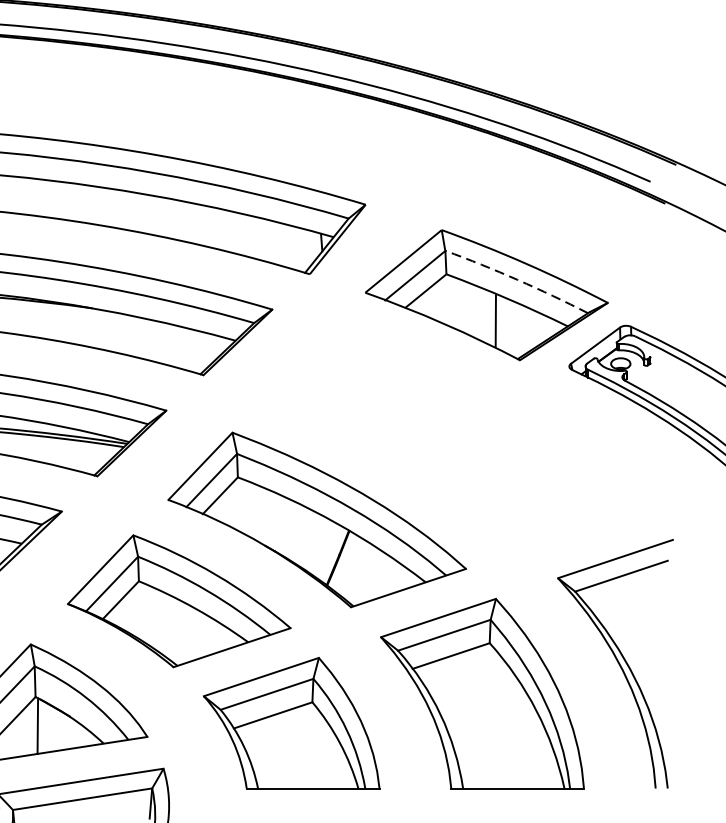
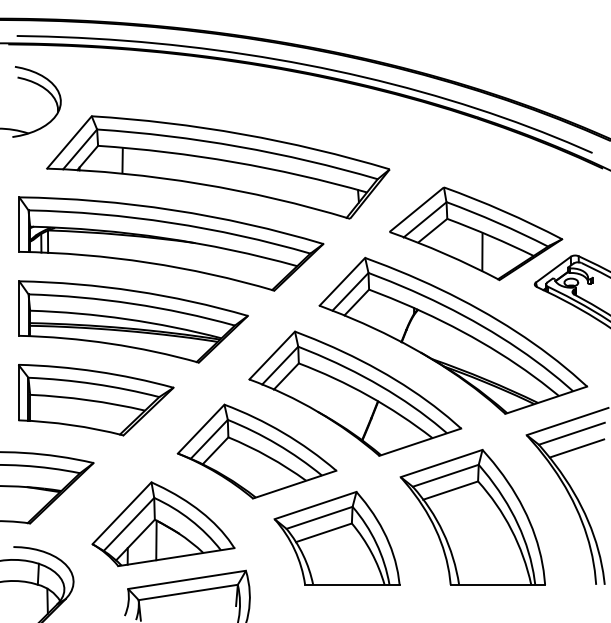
arc: (517, 279) -> (497, 222), dashed -> solid
part: (455, 438) -> (453, 335), added
line: (627, 596) -> (576, 448), added

